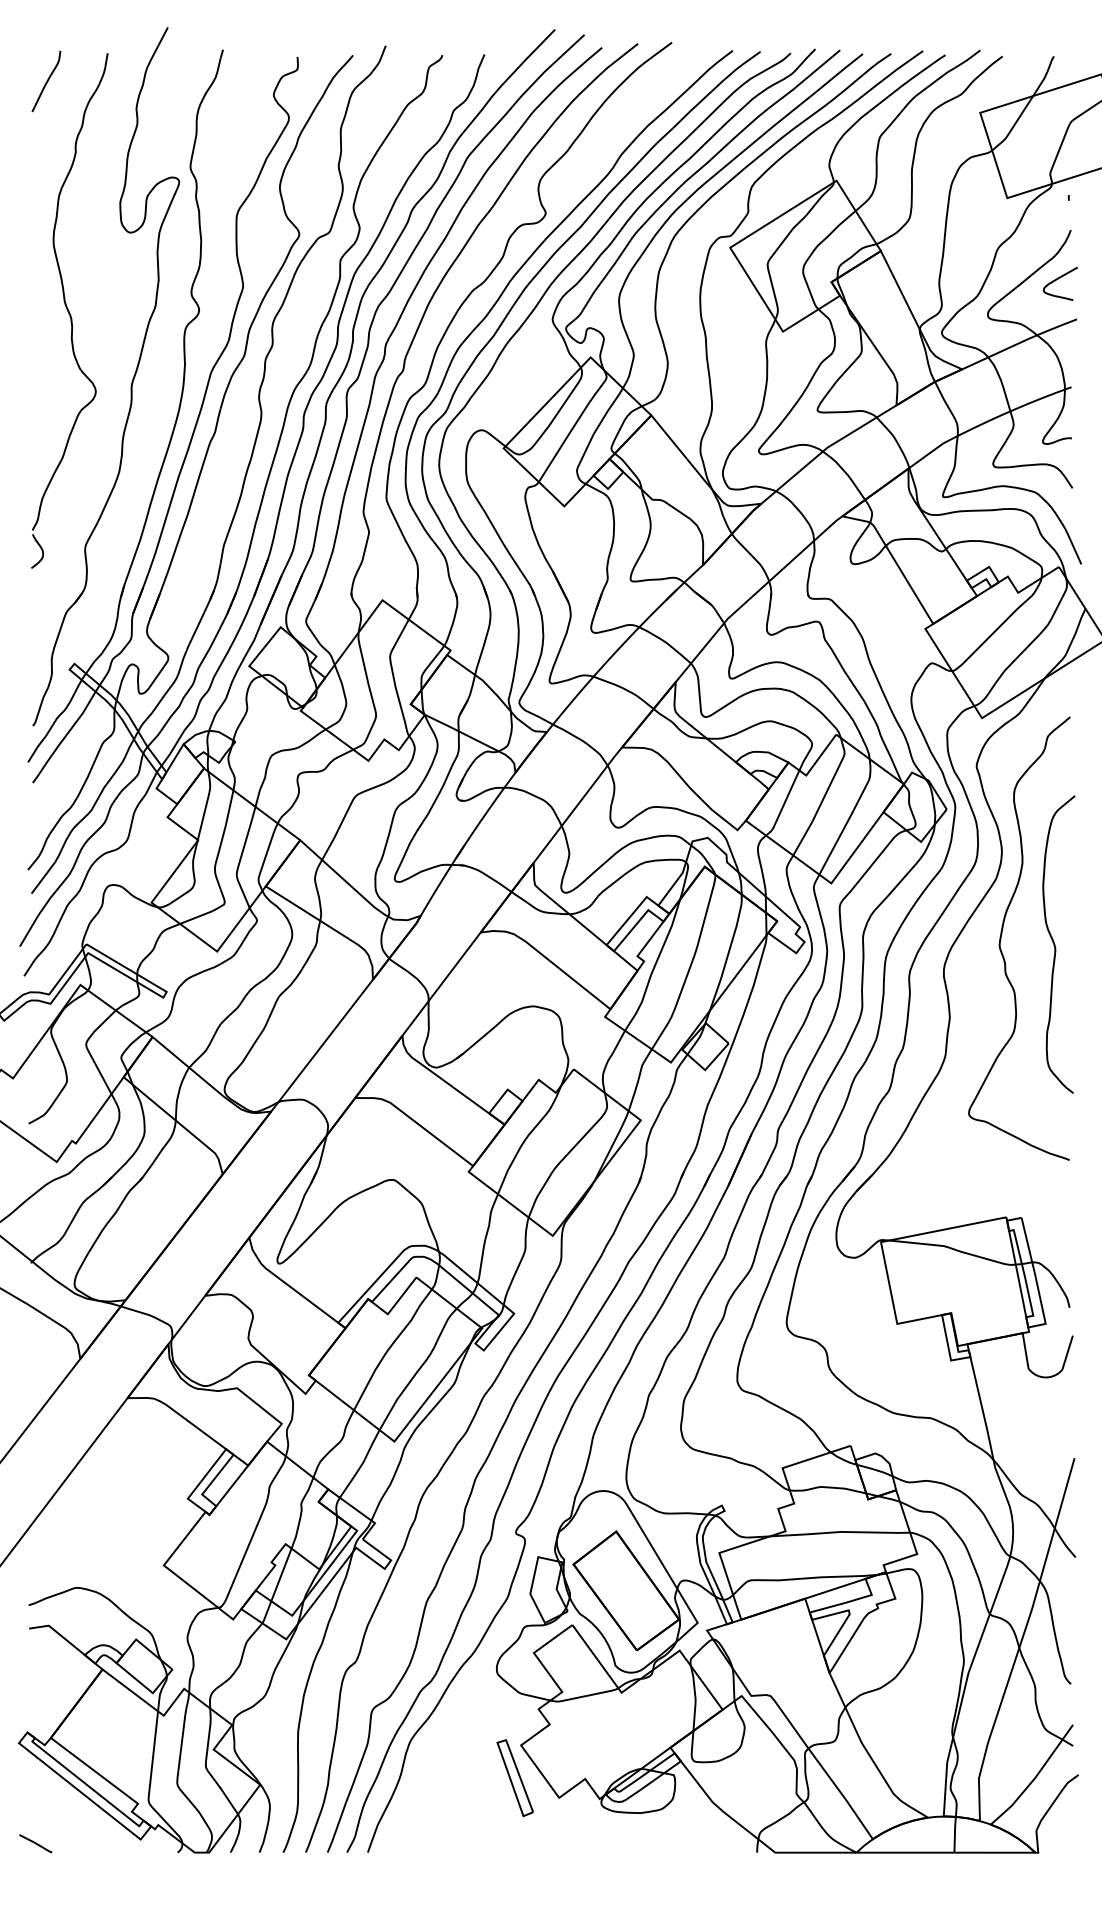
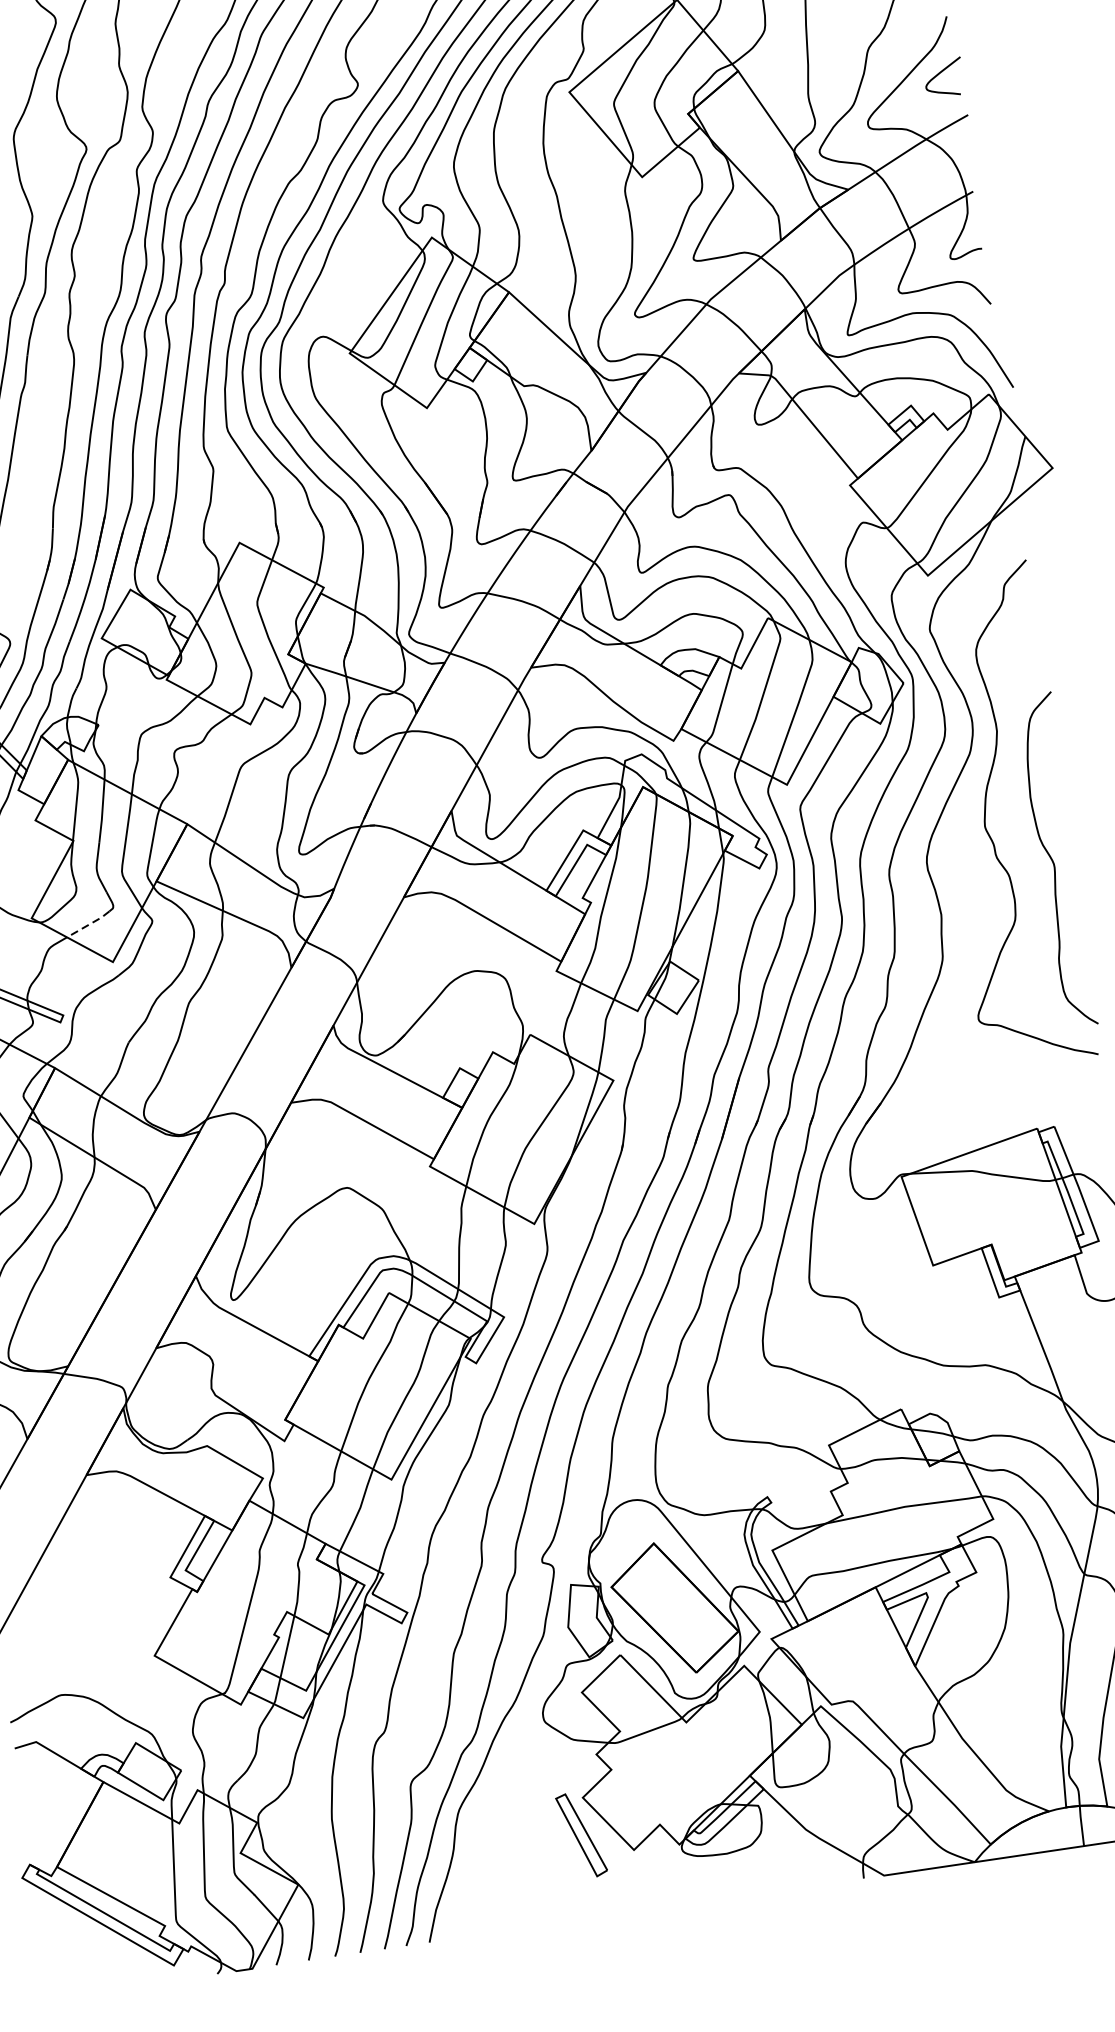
line: (201, 915) -> (89, 924), solid -> dashed
curve: (1055, 944) -> (1053, 860), moved
line: (35, 1843) -> (57, 1987), removed

